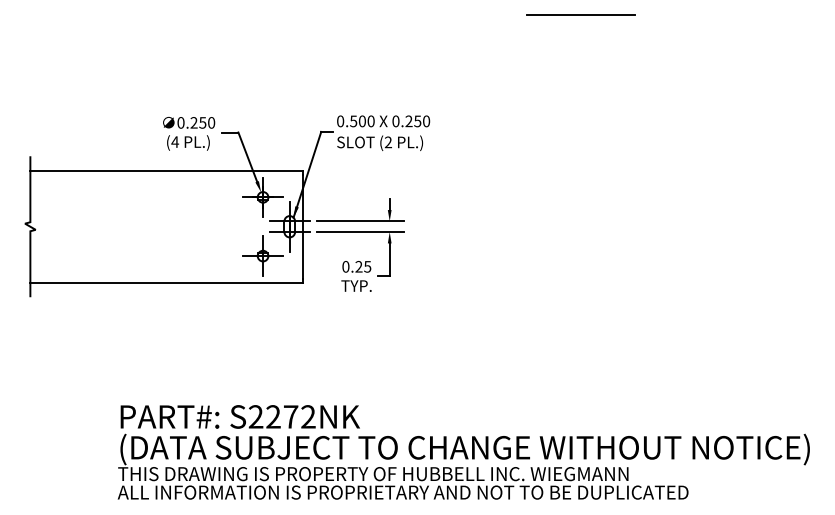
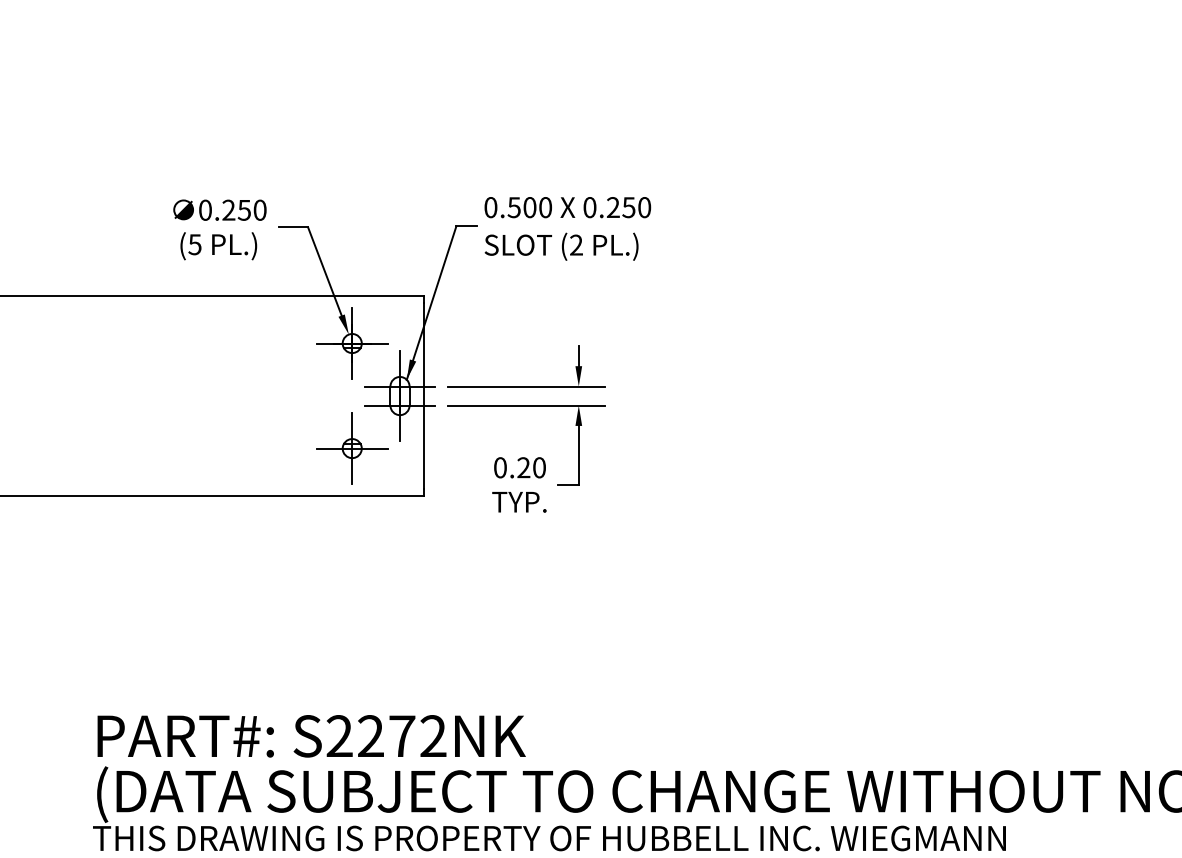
line: (580, 15) -> (920, 18), removed
text: (175, 141) -> (195, 243), (4 -> (5
text: (367, 266) -> (539, 467), 0.25 -> 0.20

